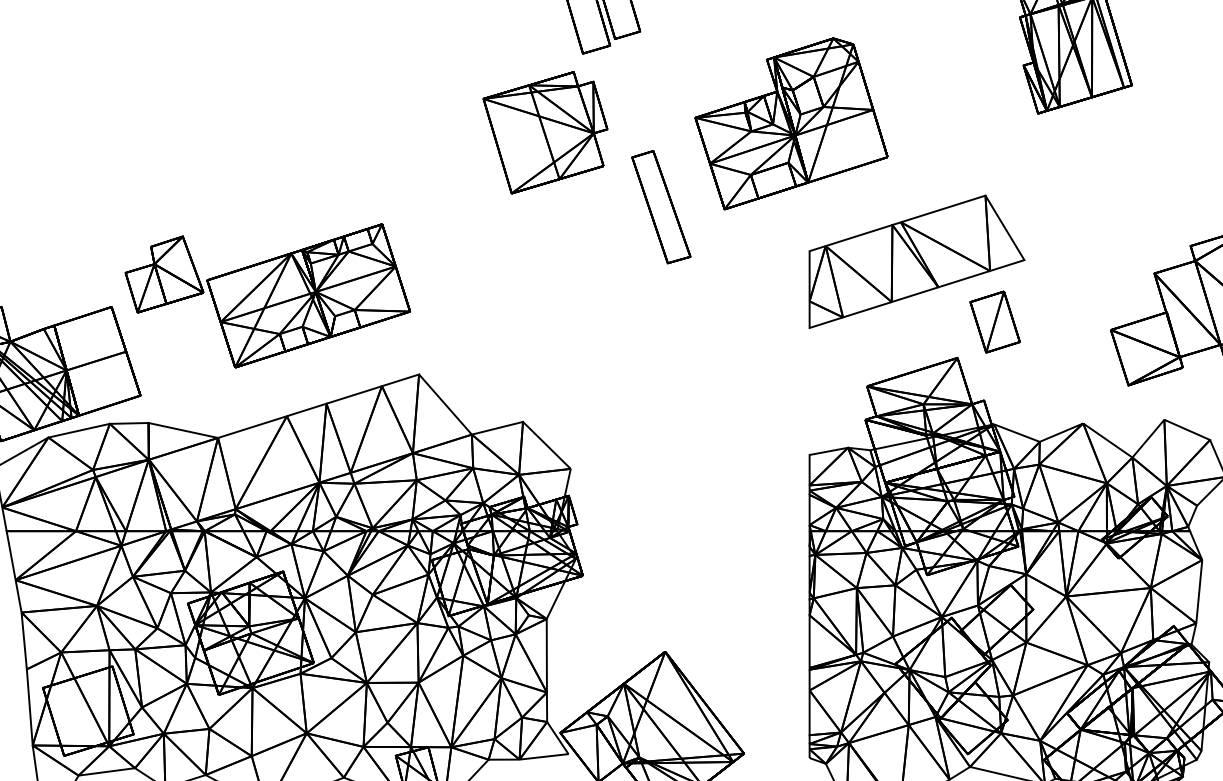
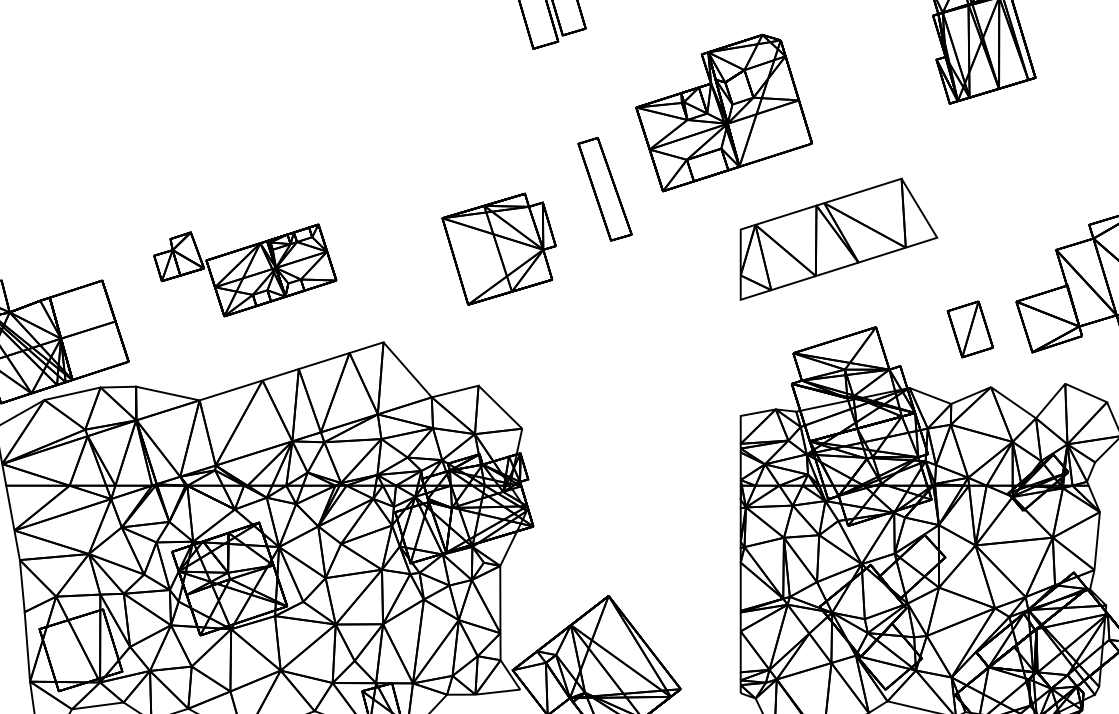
part: (544, 131) -> (498, 248), moved
part: (268, 295) -> (245, 270), size x0.7
part: (994, 322) -> (969, 329), moved

